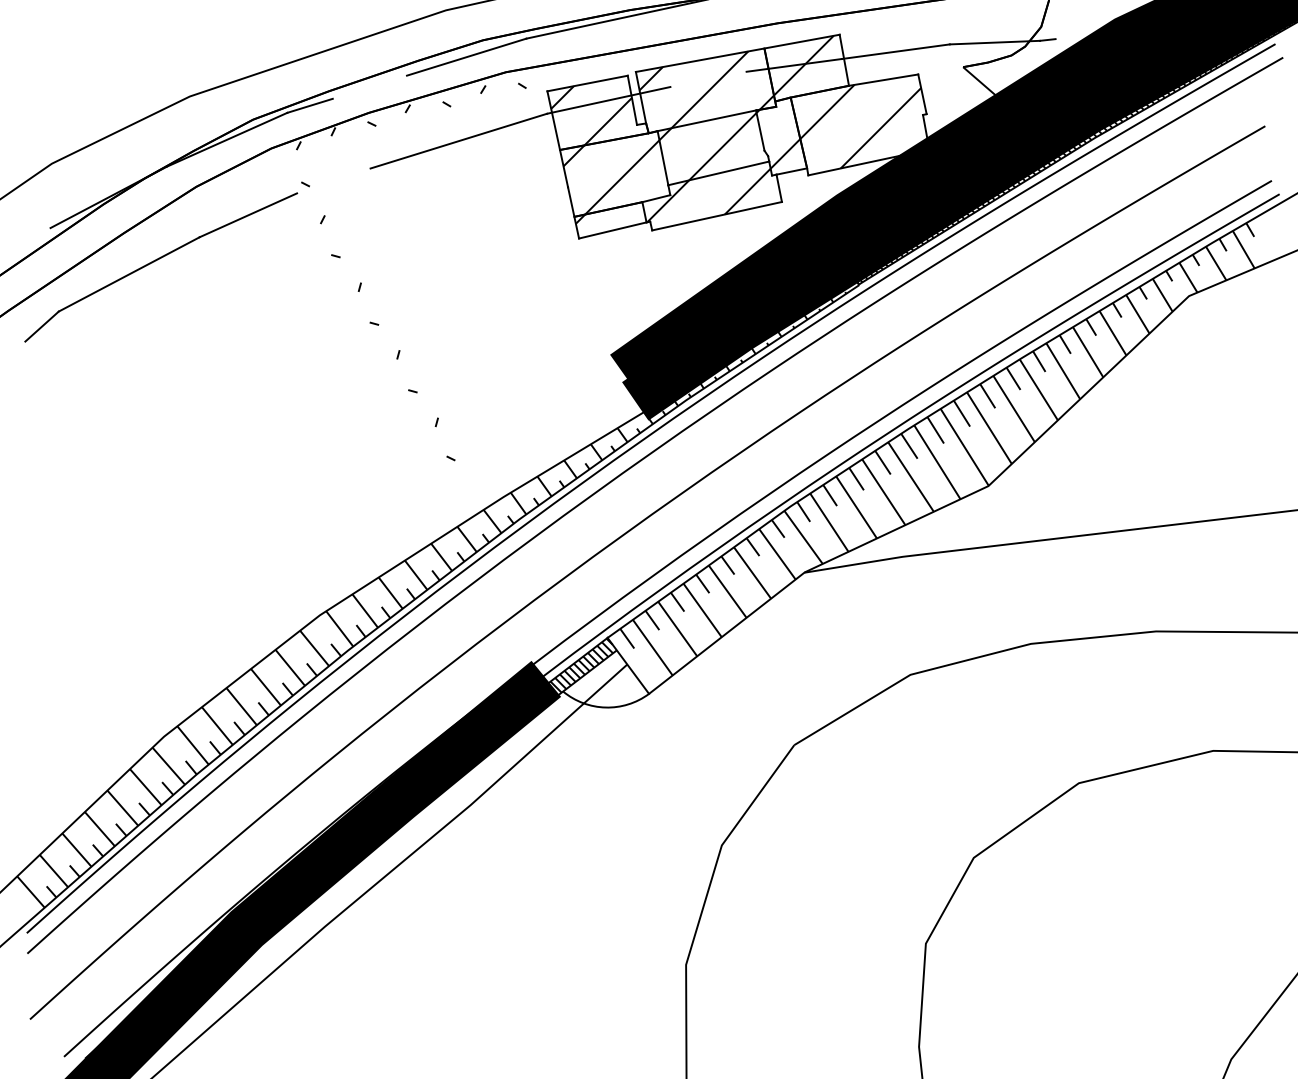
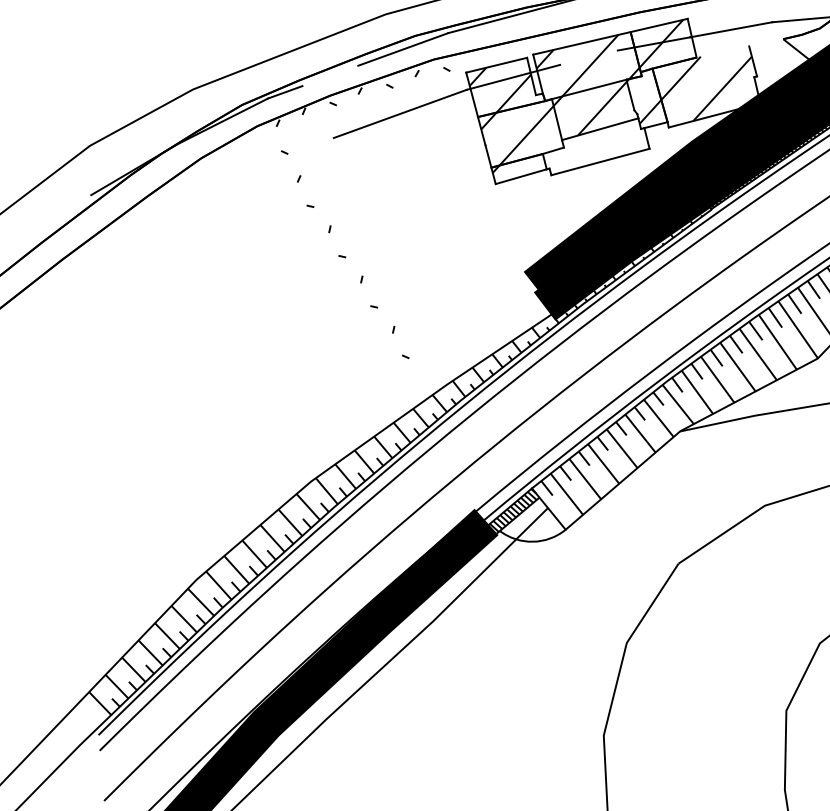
line: (883, 79) -> (722, 51), removed
hatch: (708, 195) -> (593, 146), removed
part: (156, 261) -> (173, 216), removed

